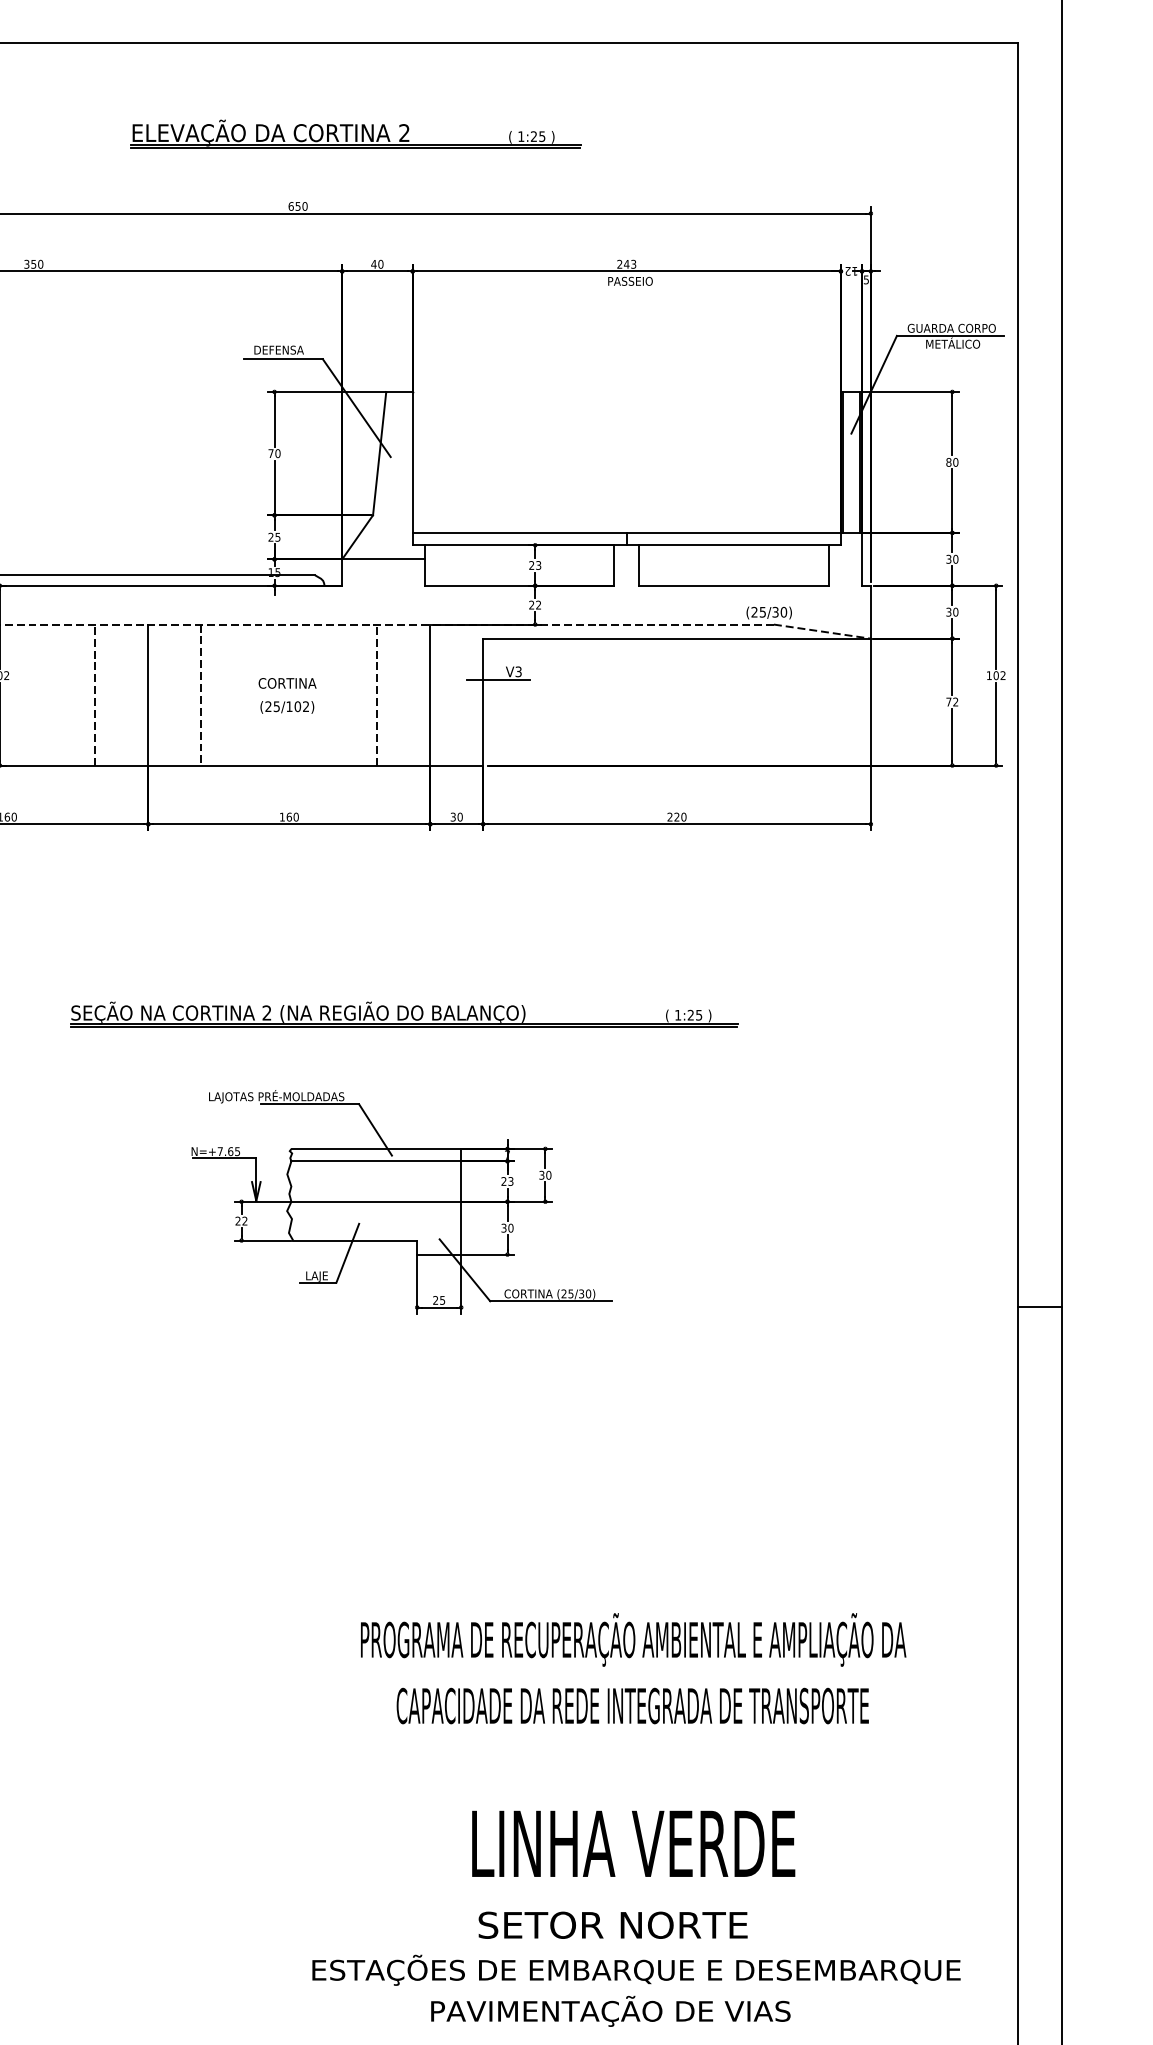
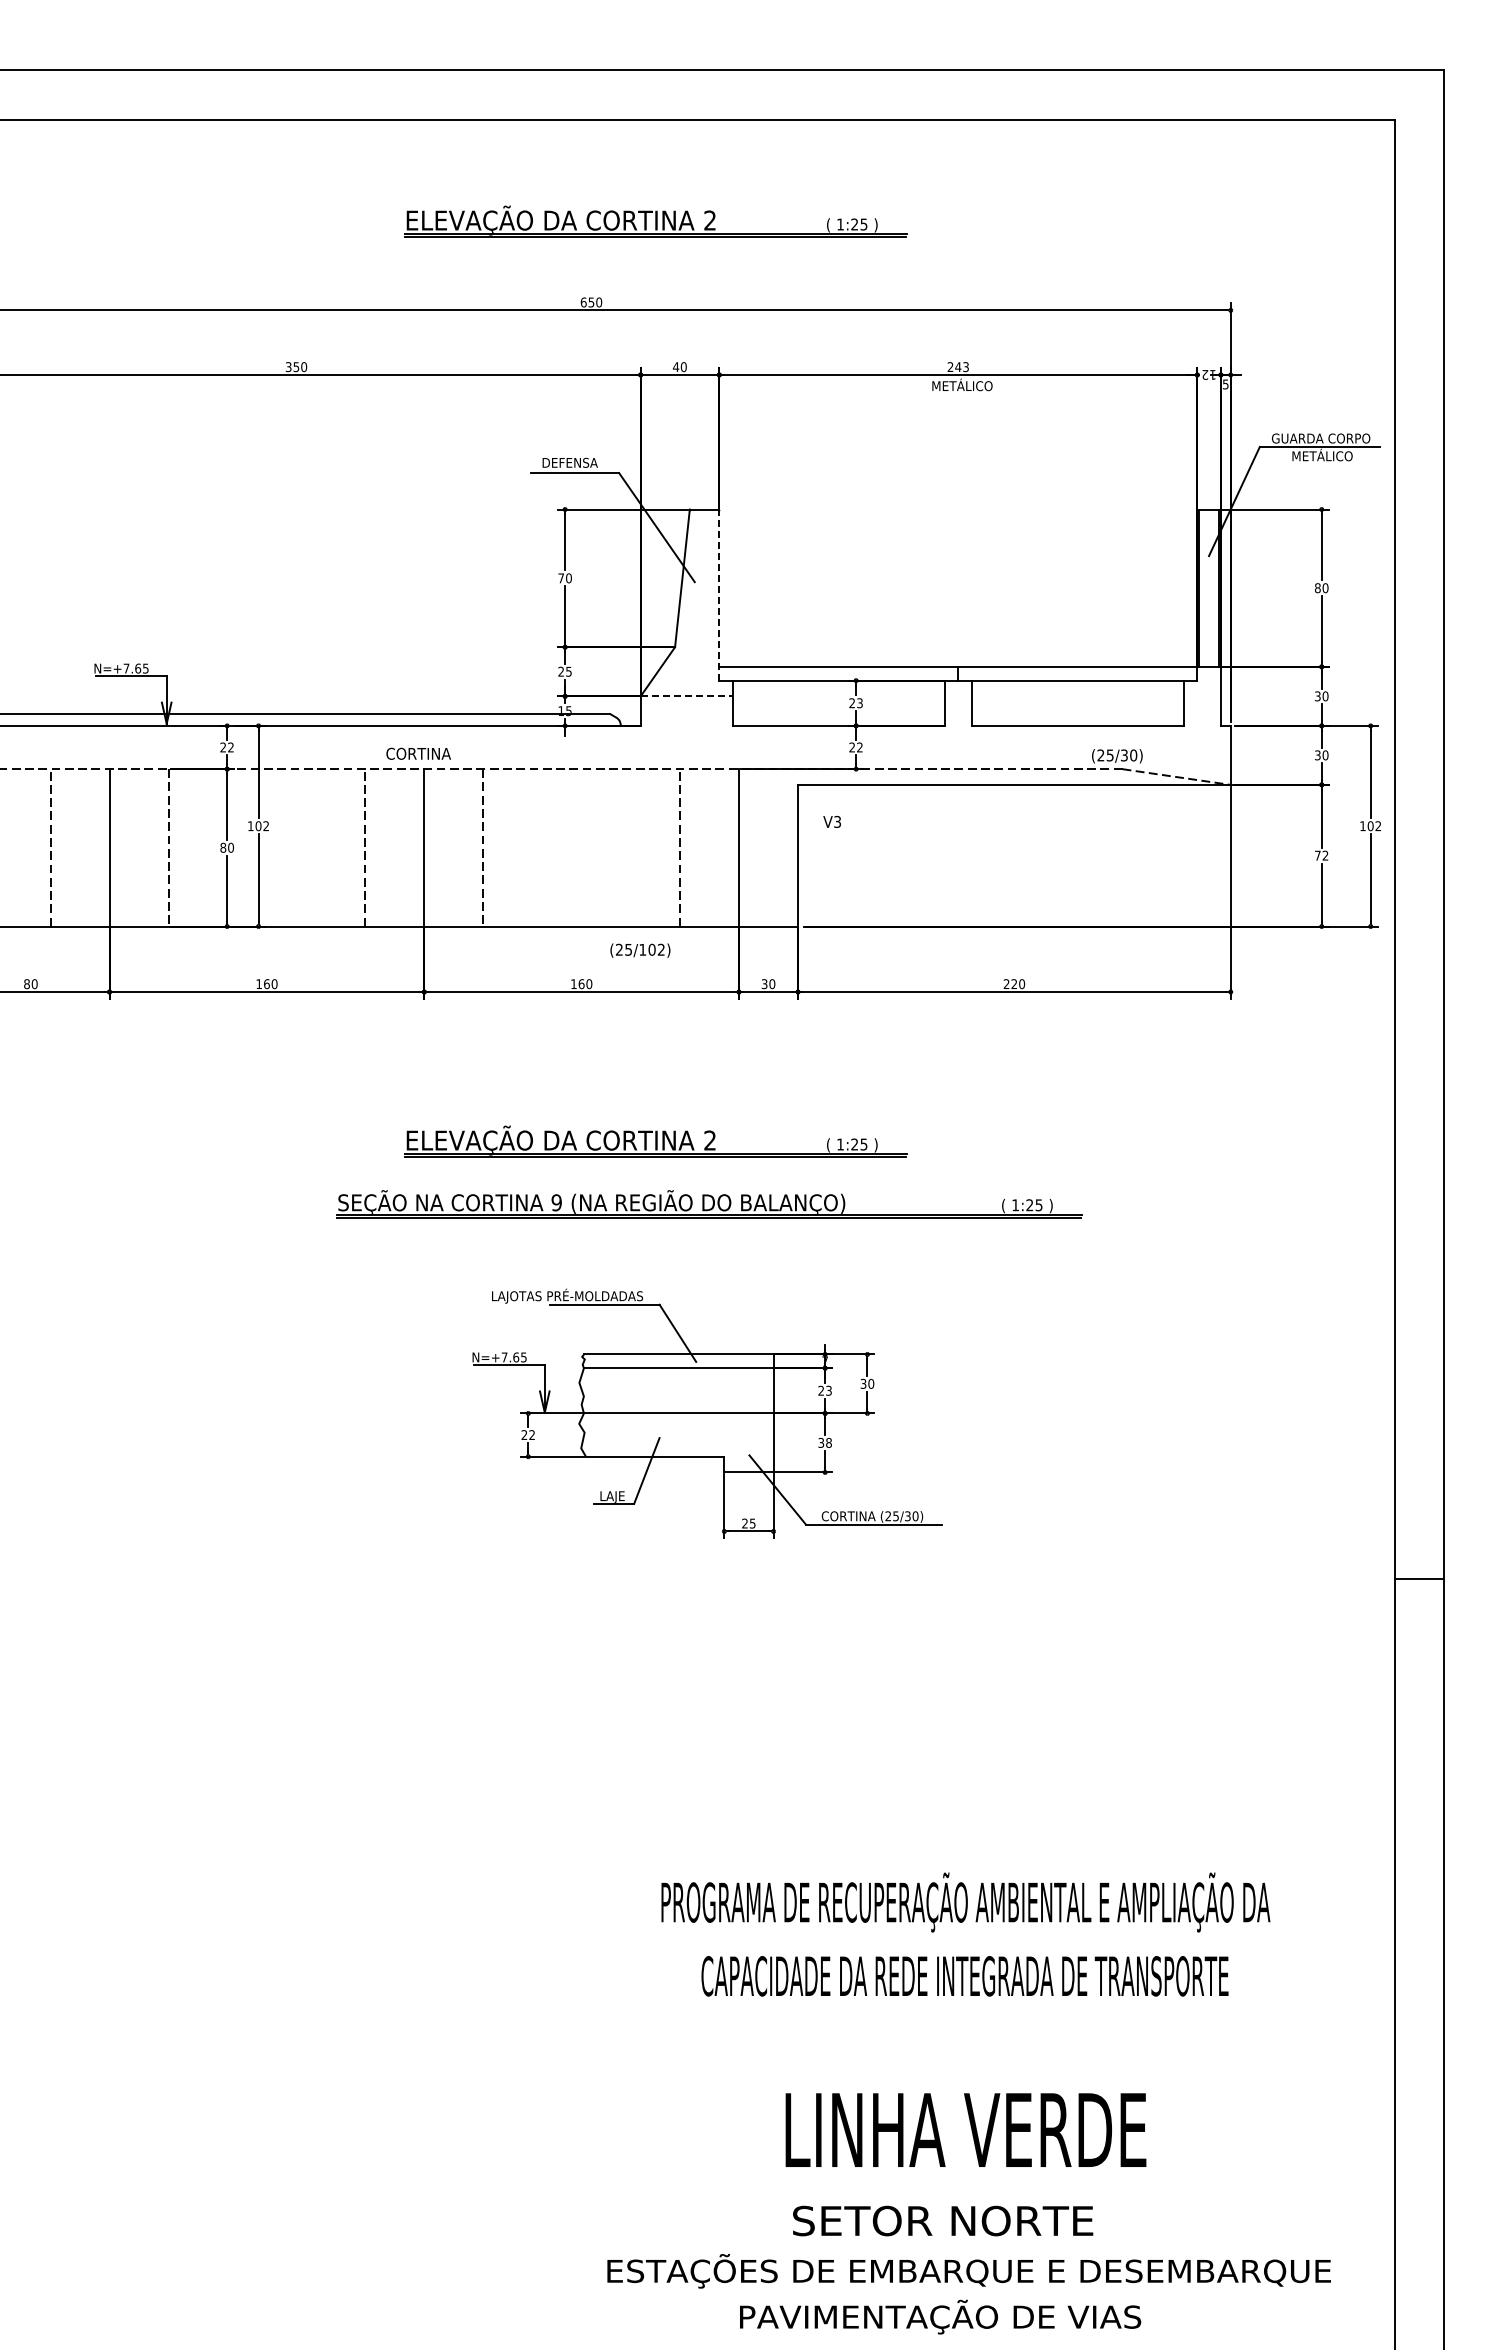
text: (630, 279) -> (962, 384), PASSEIO -> METÁLICO
line: (412, 468) -> (719, 595), solid -> dashed
line: (384, 559) -> (687, 696), solid -> dashed
line: (497, 679) -> (814, 830), removed
text: (287, 683) -> (418, 753), moved
text: (287, 707) -> (640, 950), moved
part: (355, 958) -> (655, 1141), added
text: (266, 1012) -> (556, 1202), 2 -> 9
text: (510, 1227) -> (828, 1442), 30 -> 38
line: (1039, 1306) -> (1419, 1578), moved

